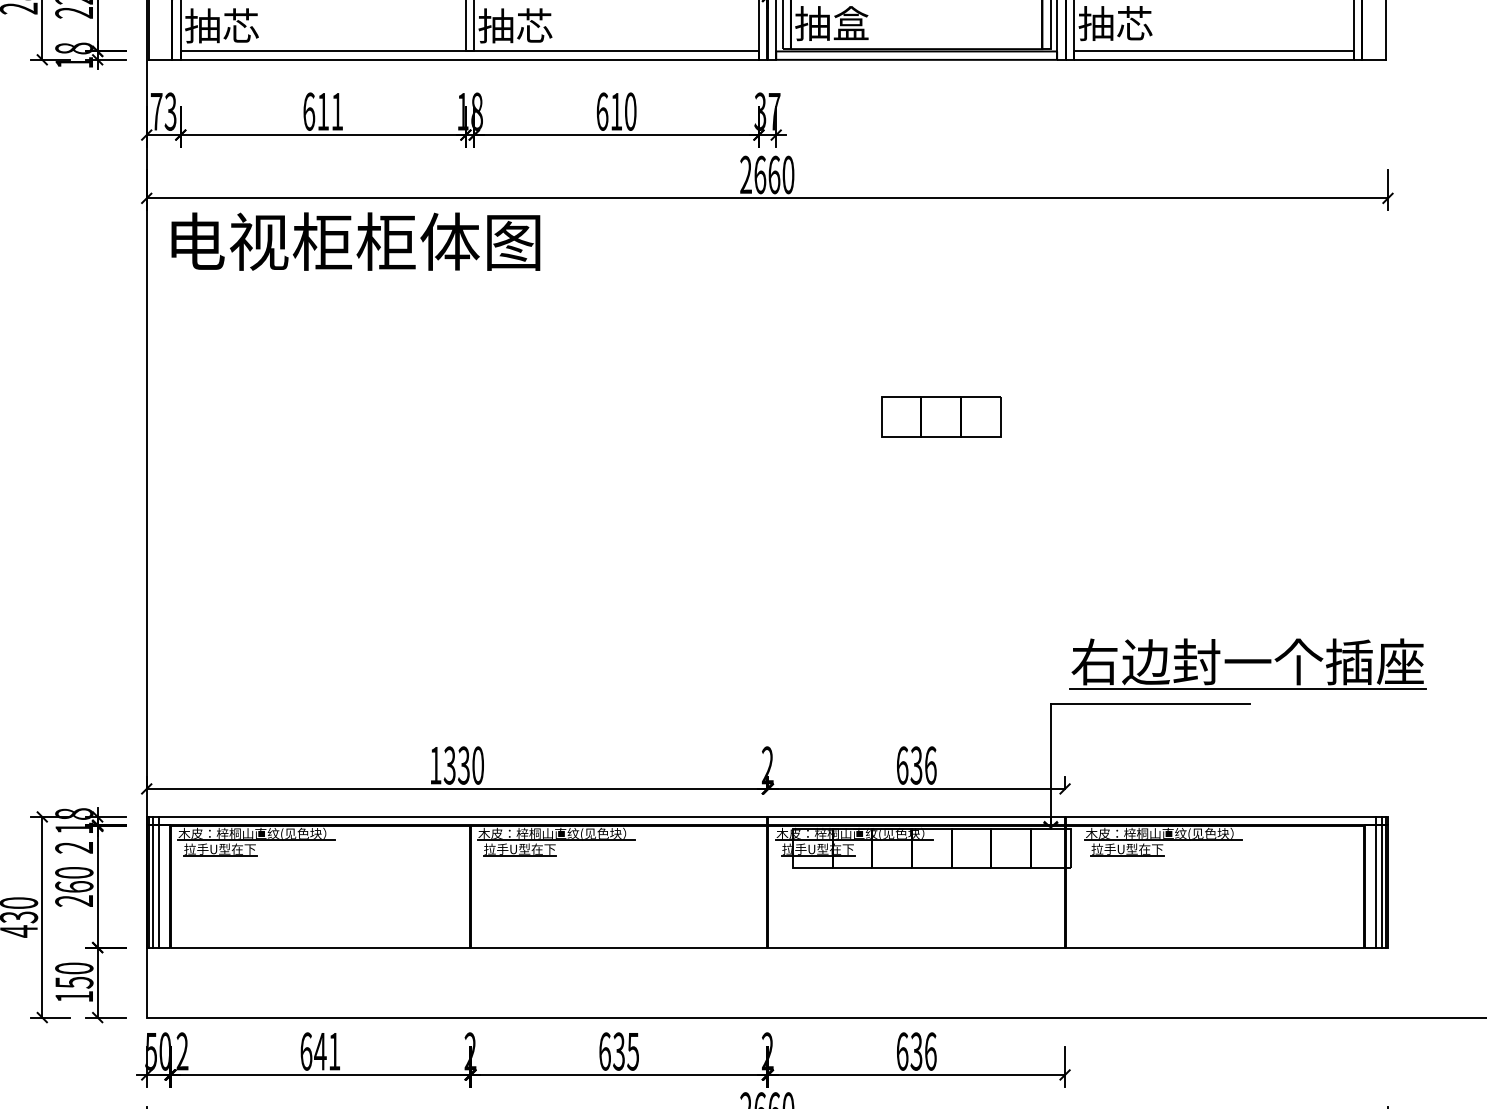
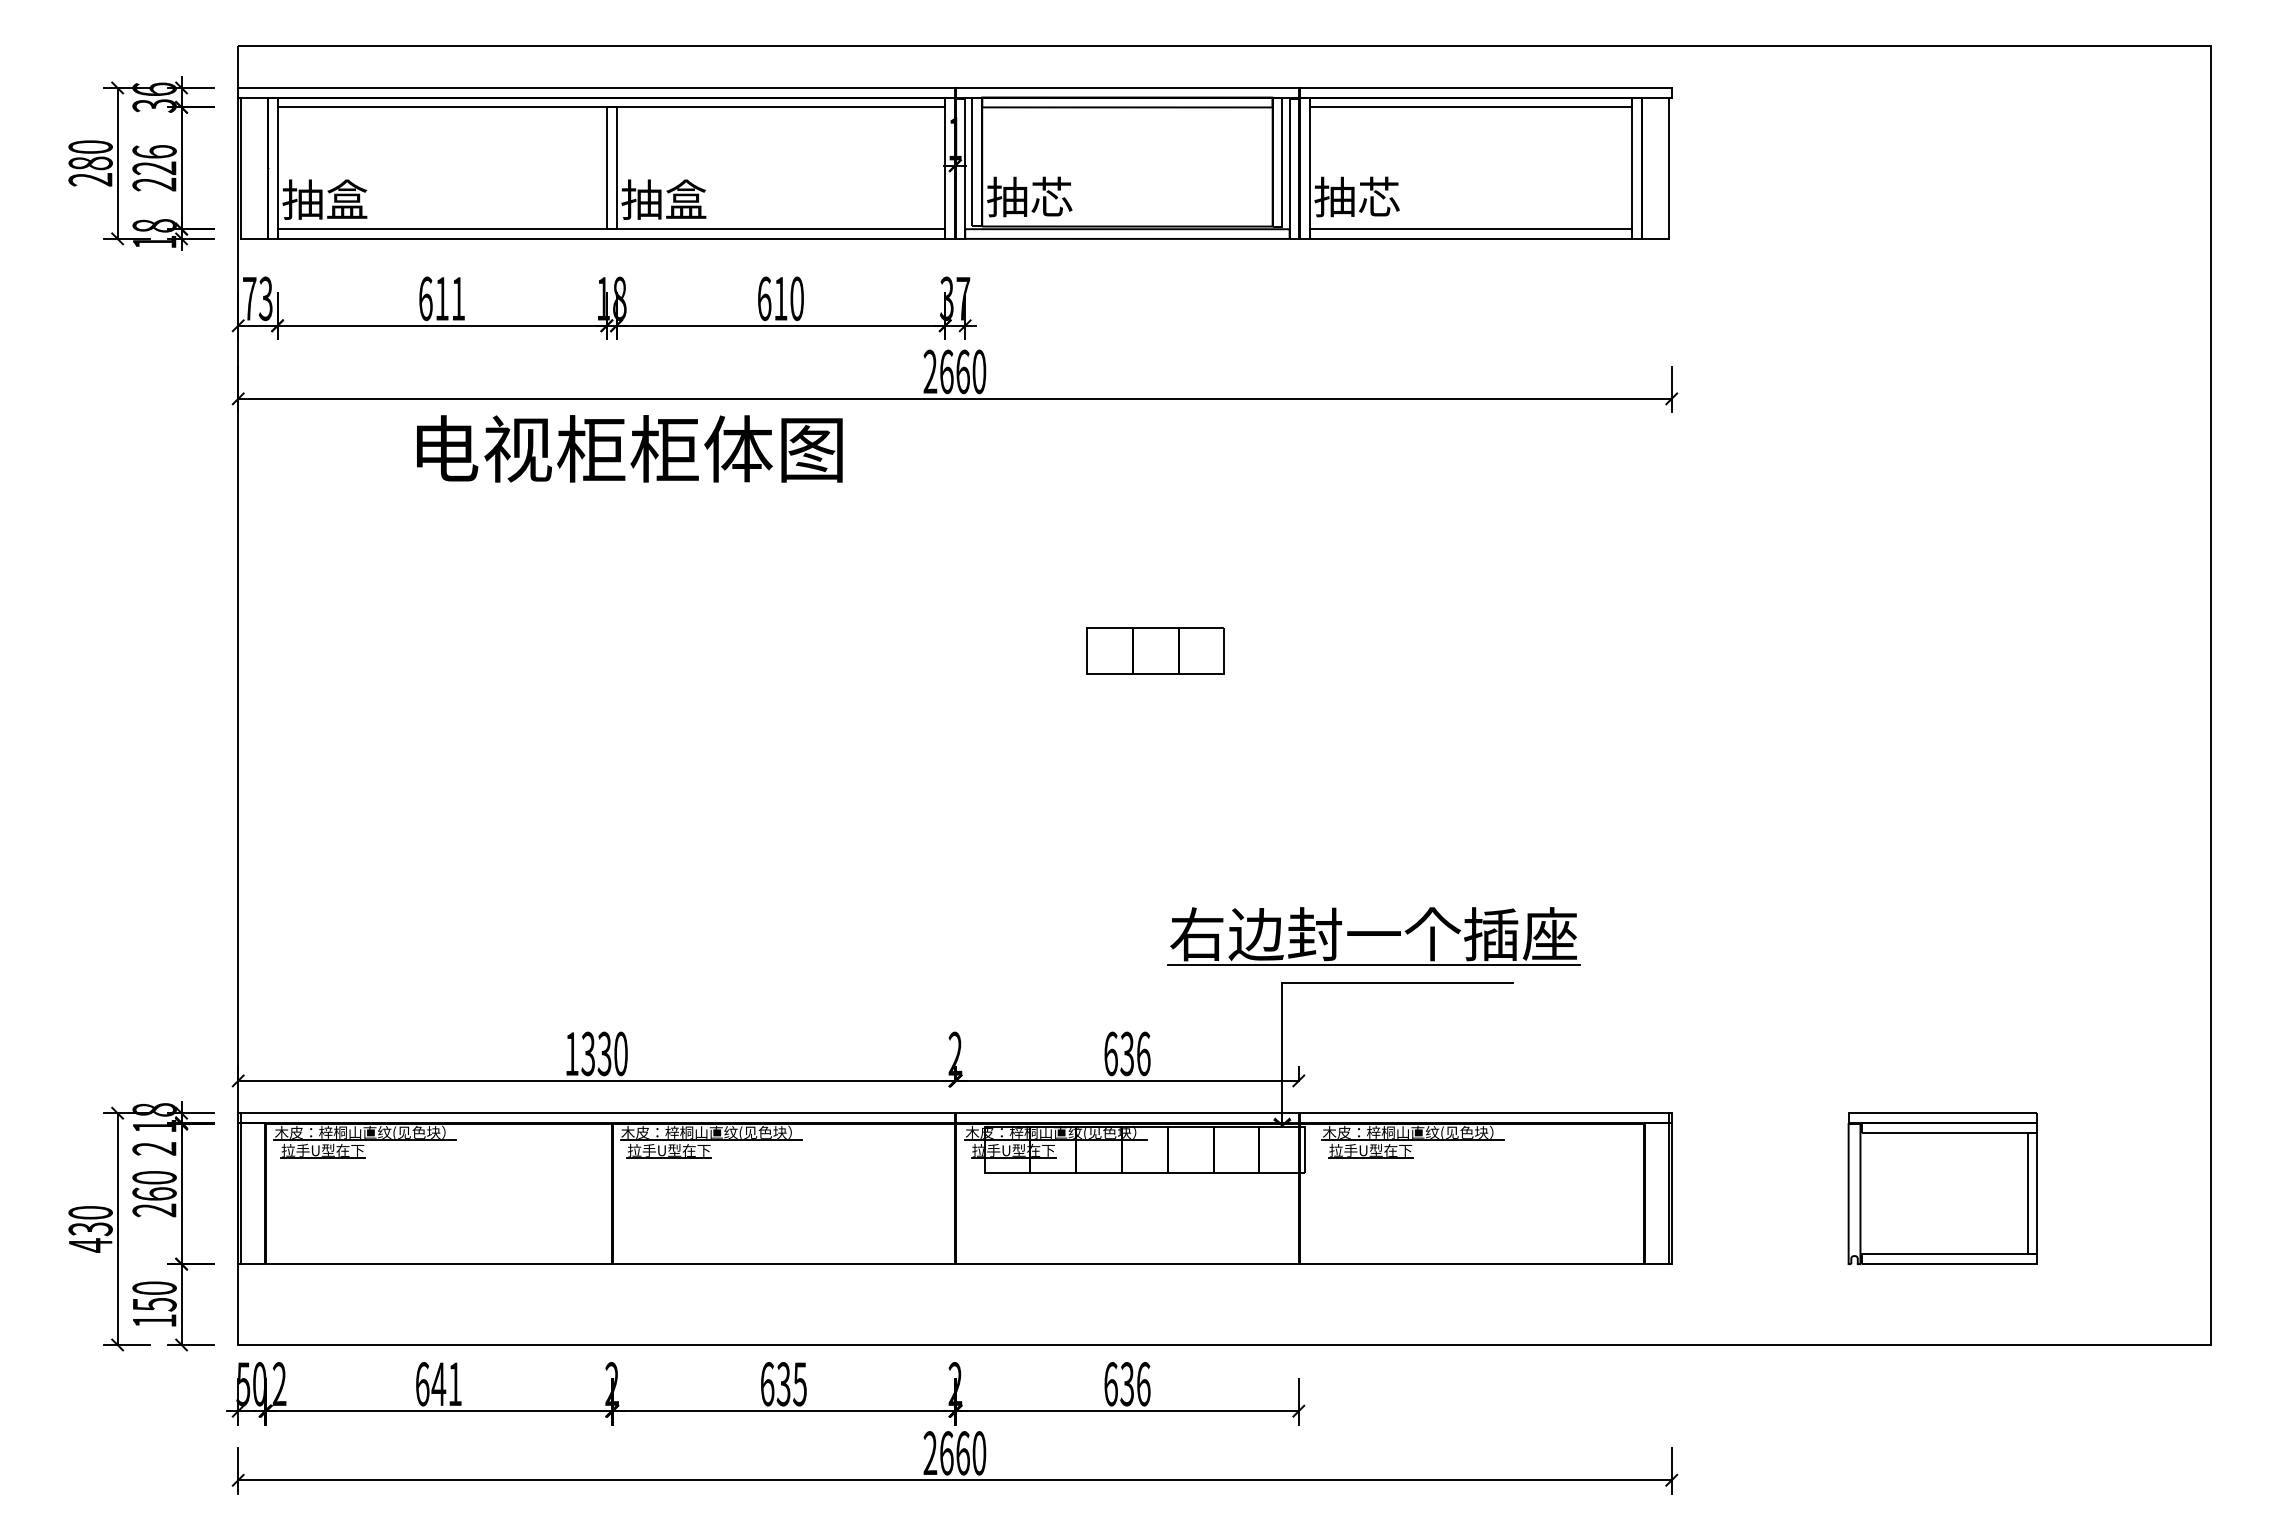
text: (850, 23) -> (1051, 196), 抽盒 -> 抽芯
text: (240, 25) -> (346, 199), 抽芯 -> 抽盒
text: (534, 25) -> (685, 199), 抽芯 -> 抽盒
text: (355, 241) -> (629, 448), moved
part: (1247, 663) -> (1373, 936), moved
line: (153, 882) -> (245, 1188), removed
line: (158, 882) -> (251, 1188), removed
line: (1376, 882) -> (1658, 1188), removed
line: (1381, 882) -> (1664, 1188), removed

